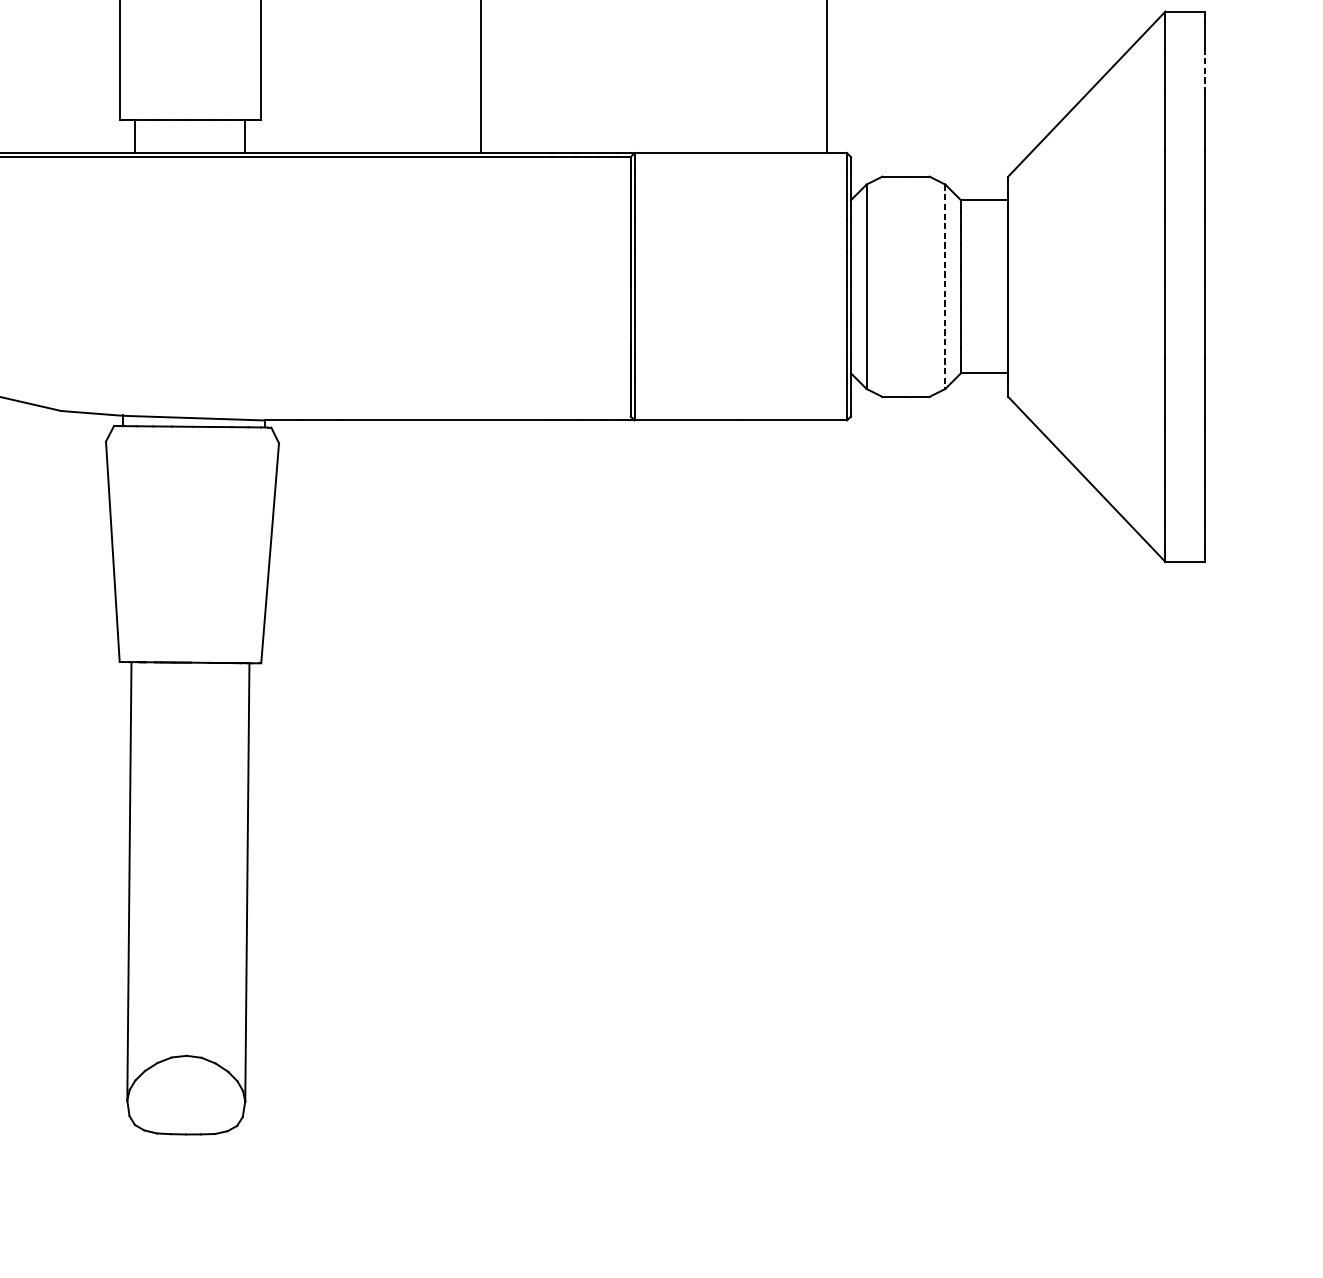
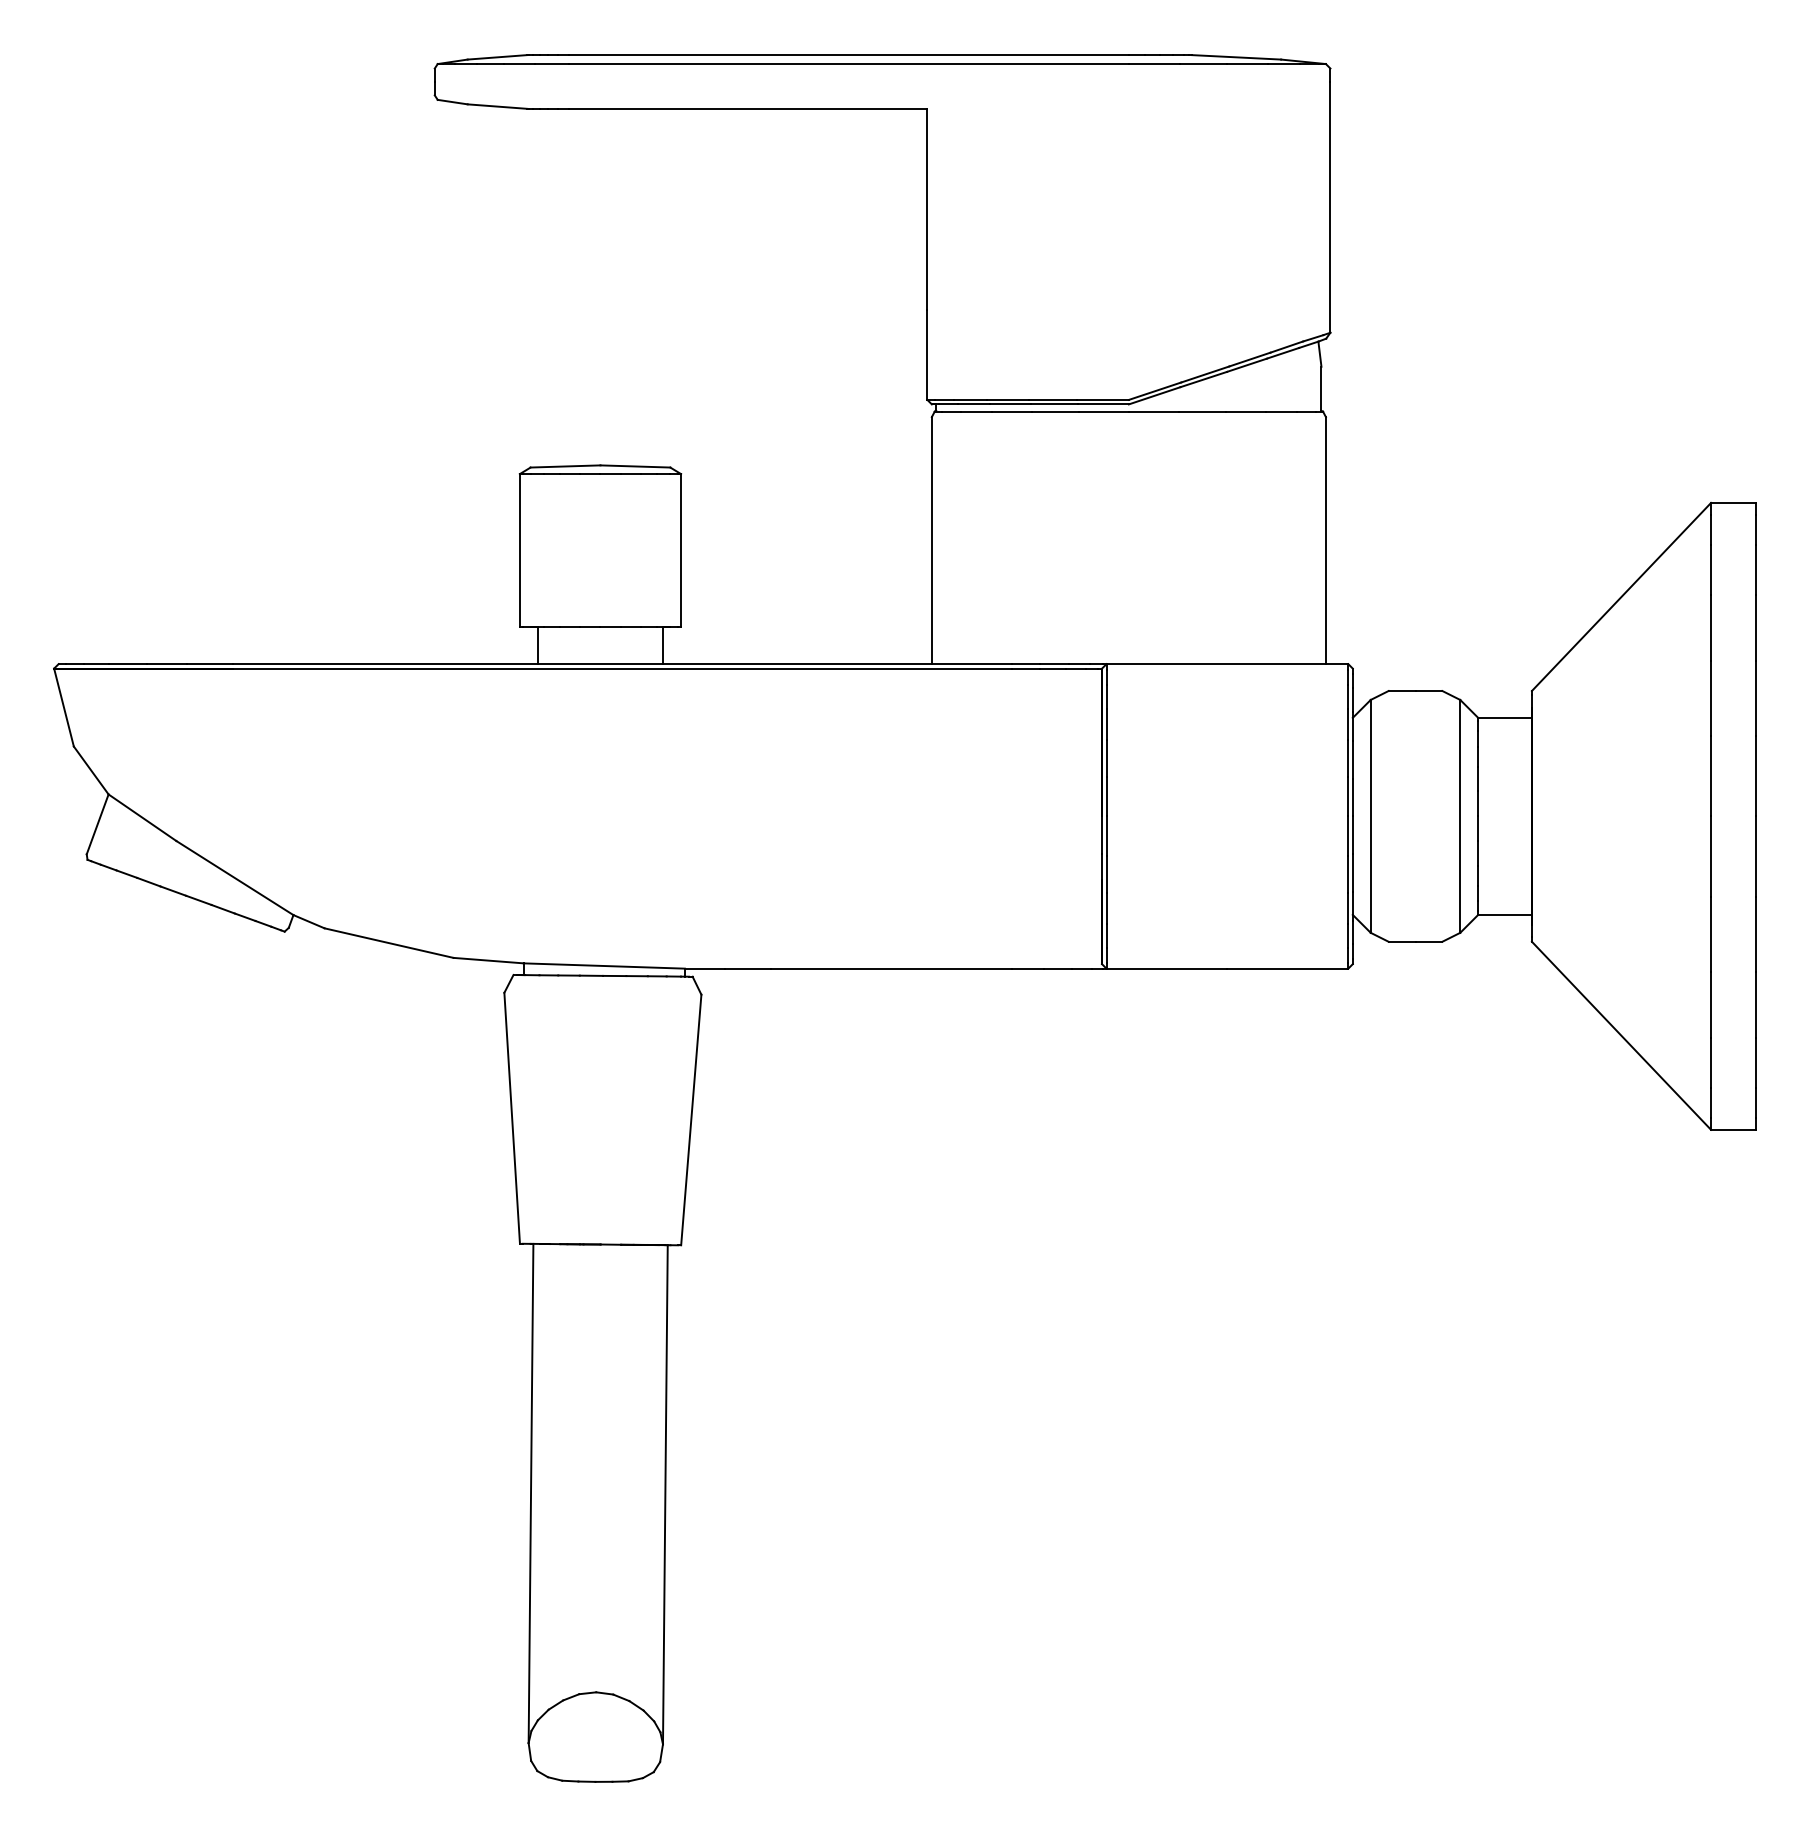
line: (1204, 70) -> (1755, 570), dashed -> solid
line: (945, 286) -> (1460, 816), dashed -> solid

